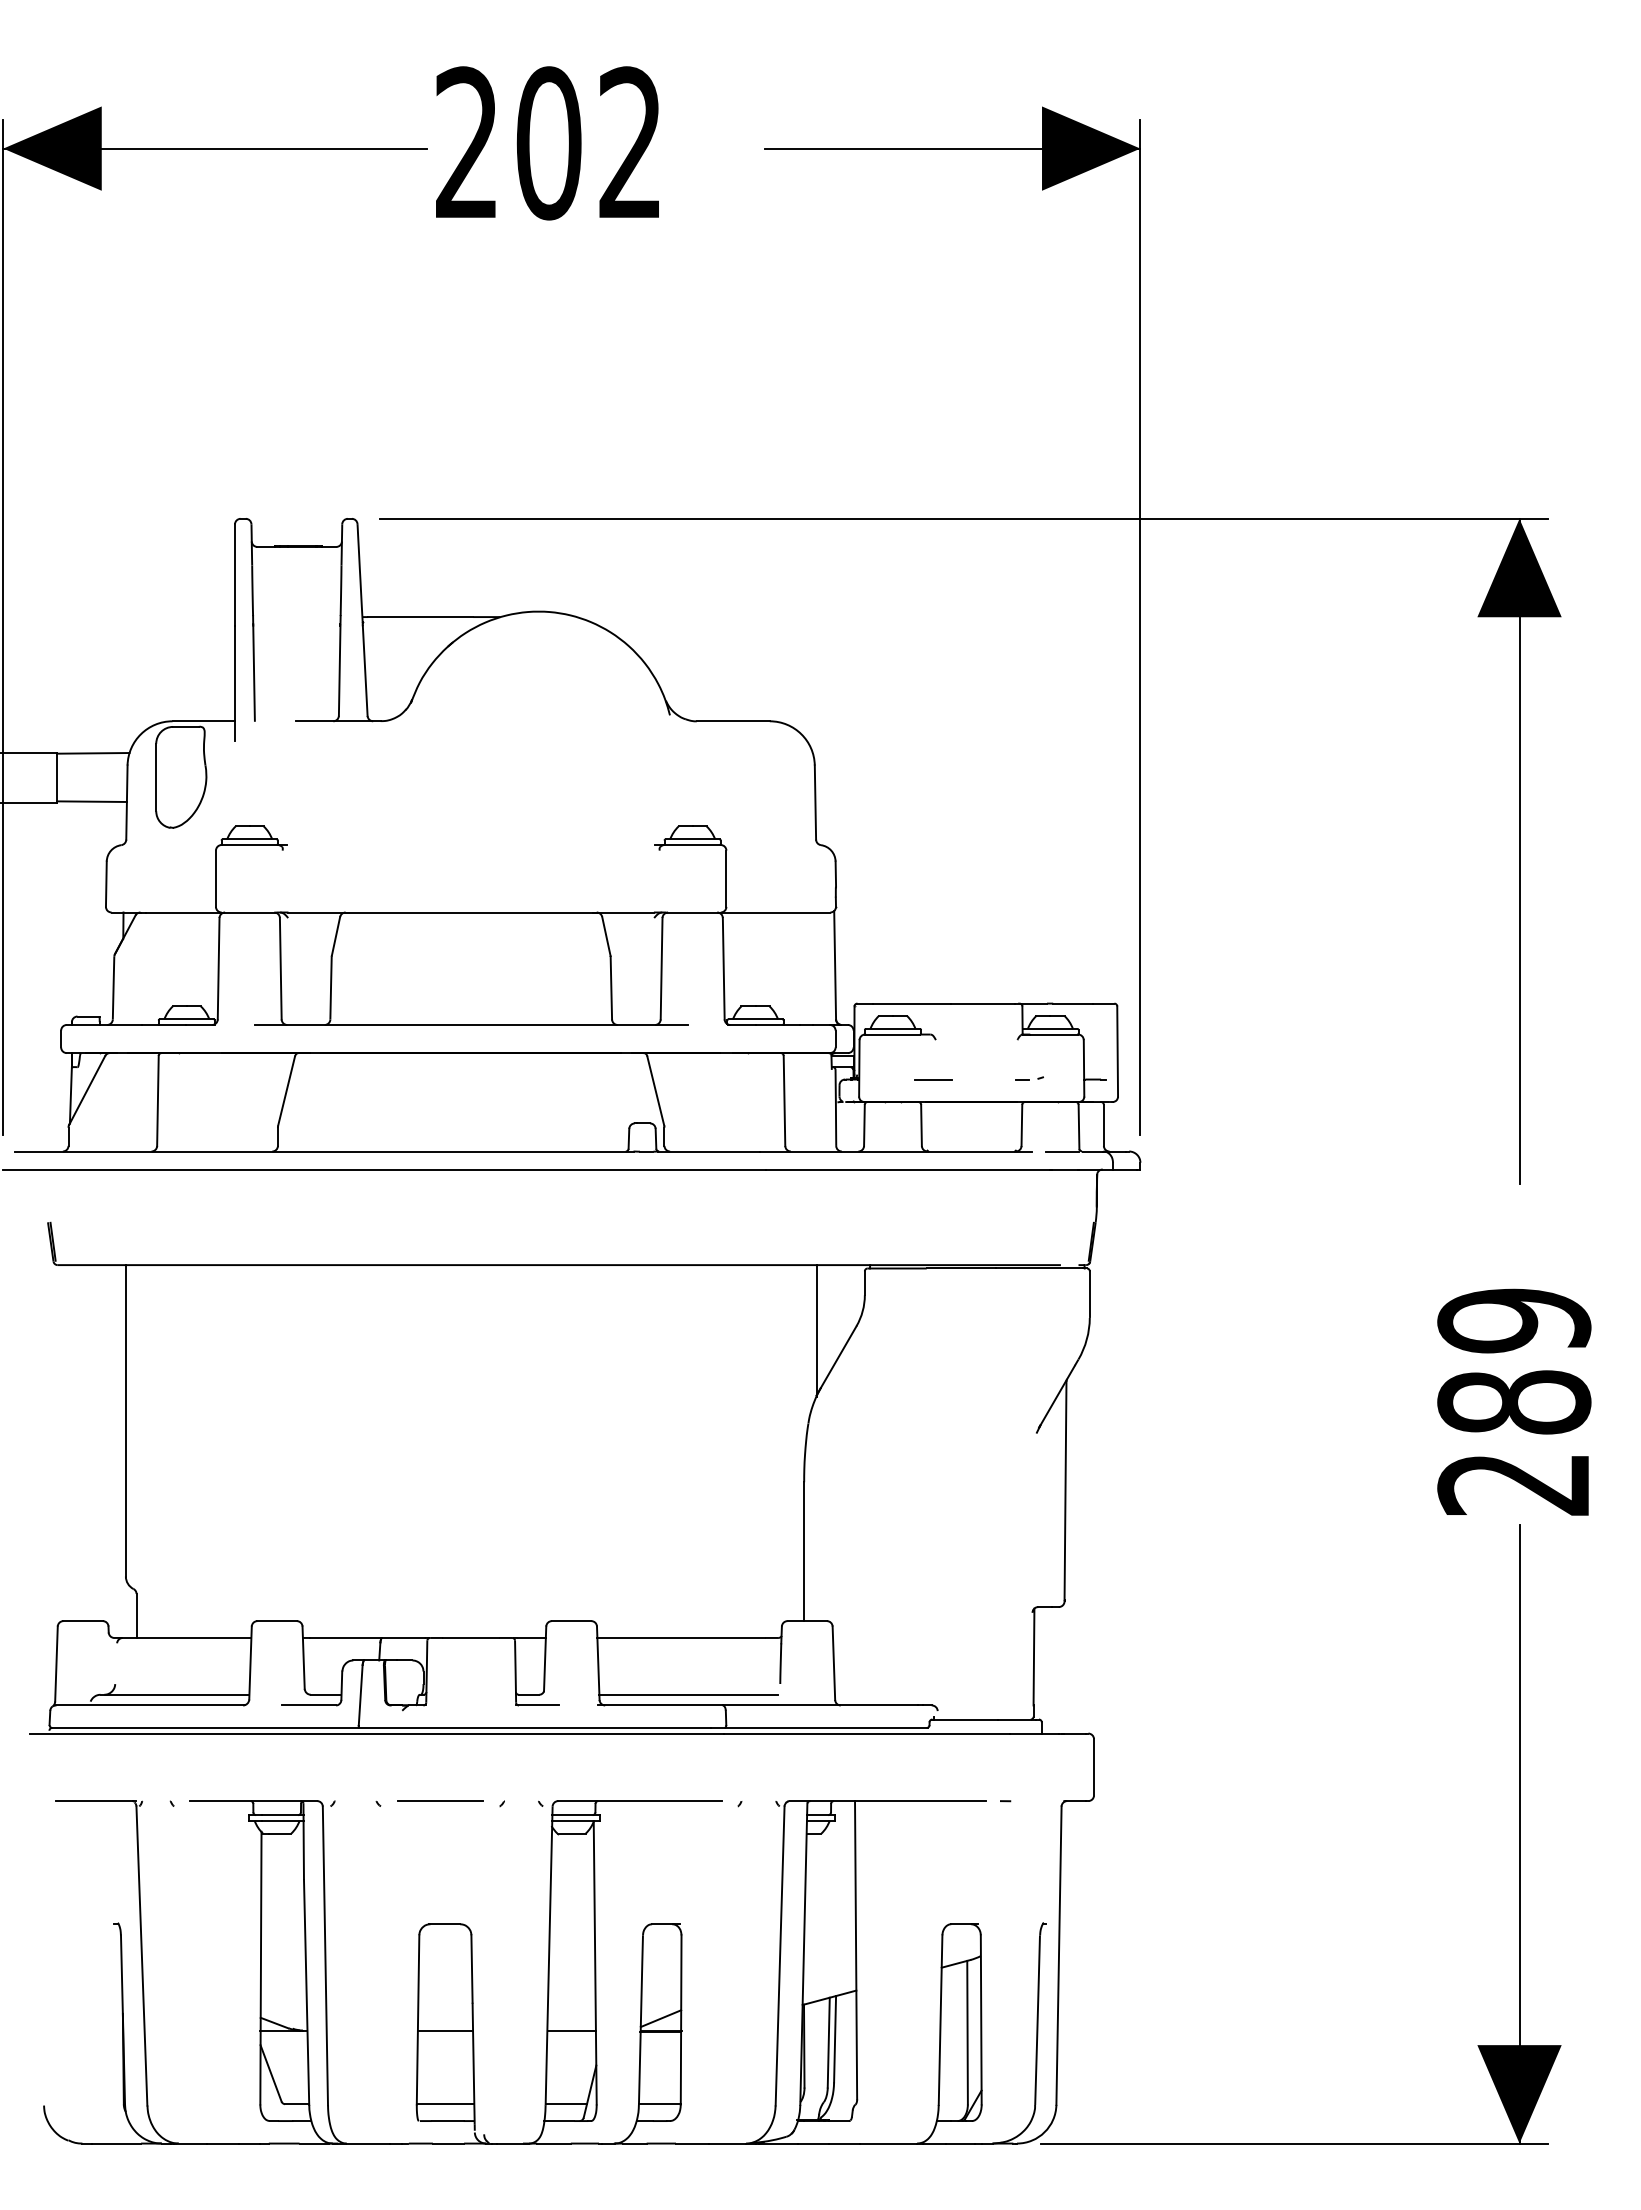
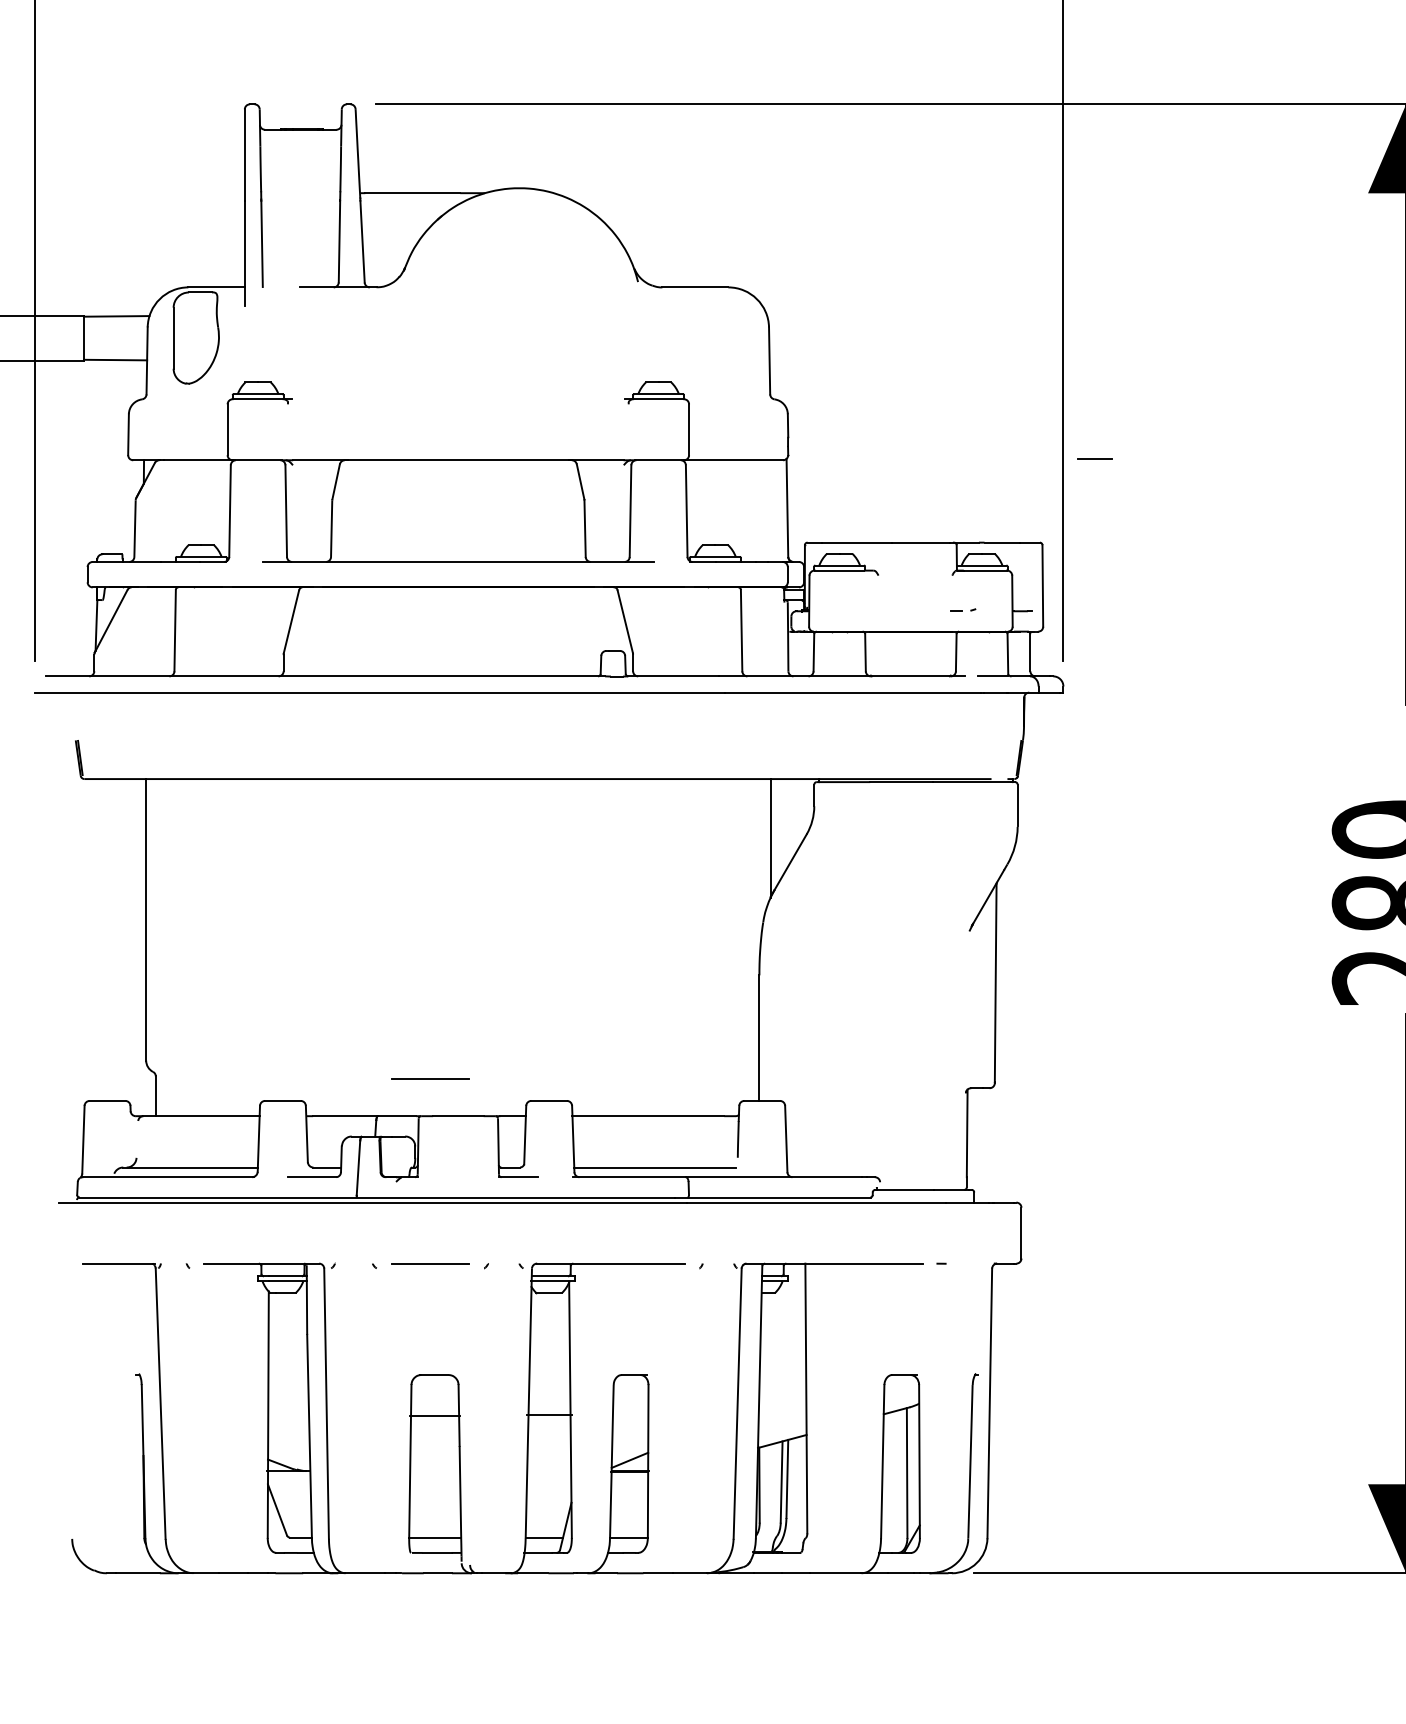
line: (933, 1079) -> (1095, 459), moved
line: (440, 1596) -> (430, 1078), added
line: (445, 2030) -> (435, 1415), moved
line: (571, 2030) -> (549, 1415), moved

